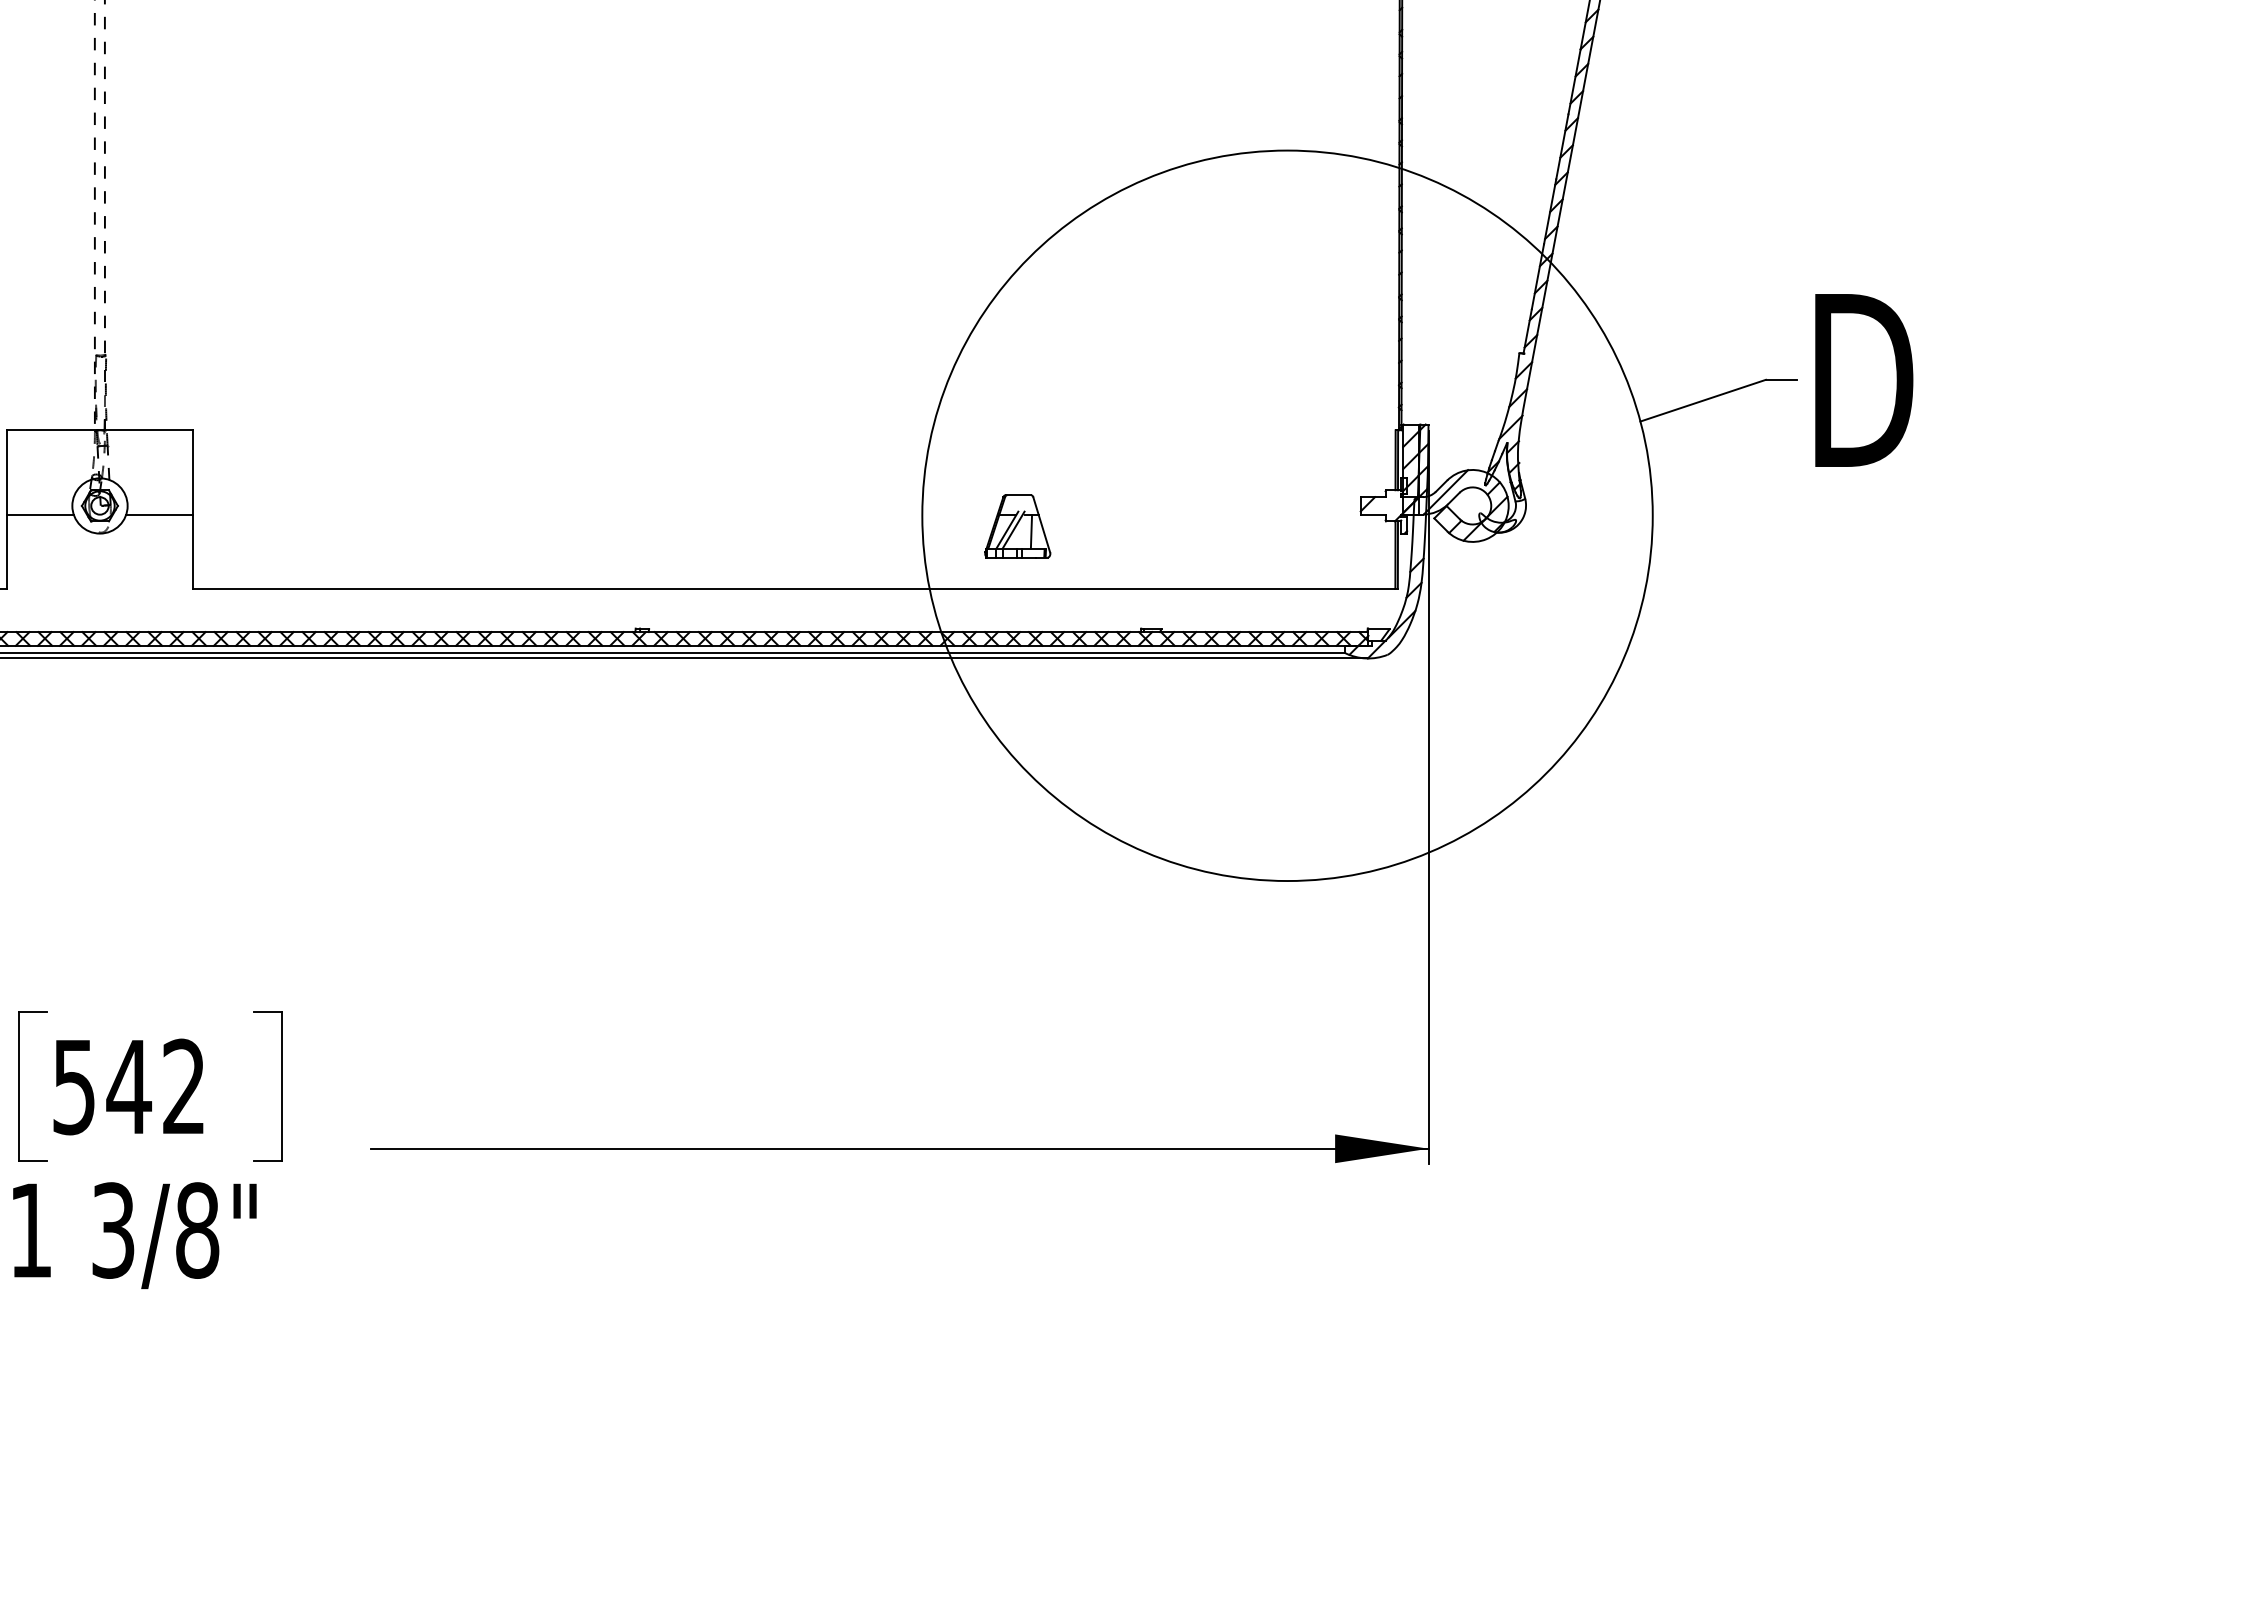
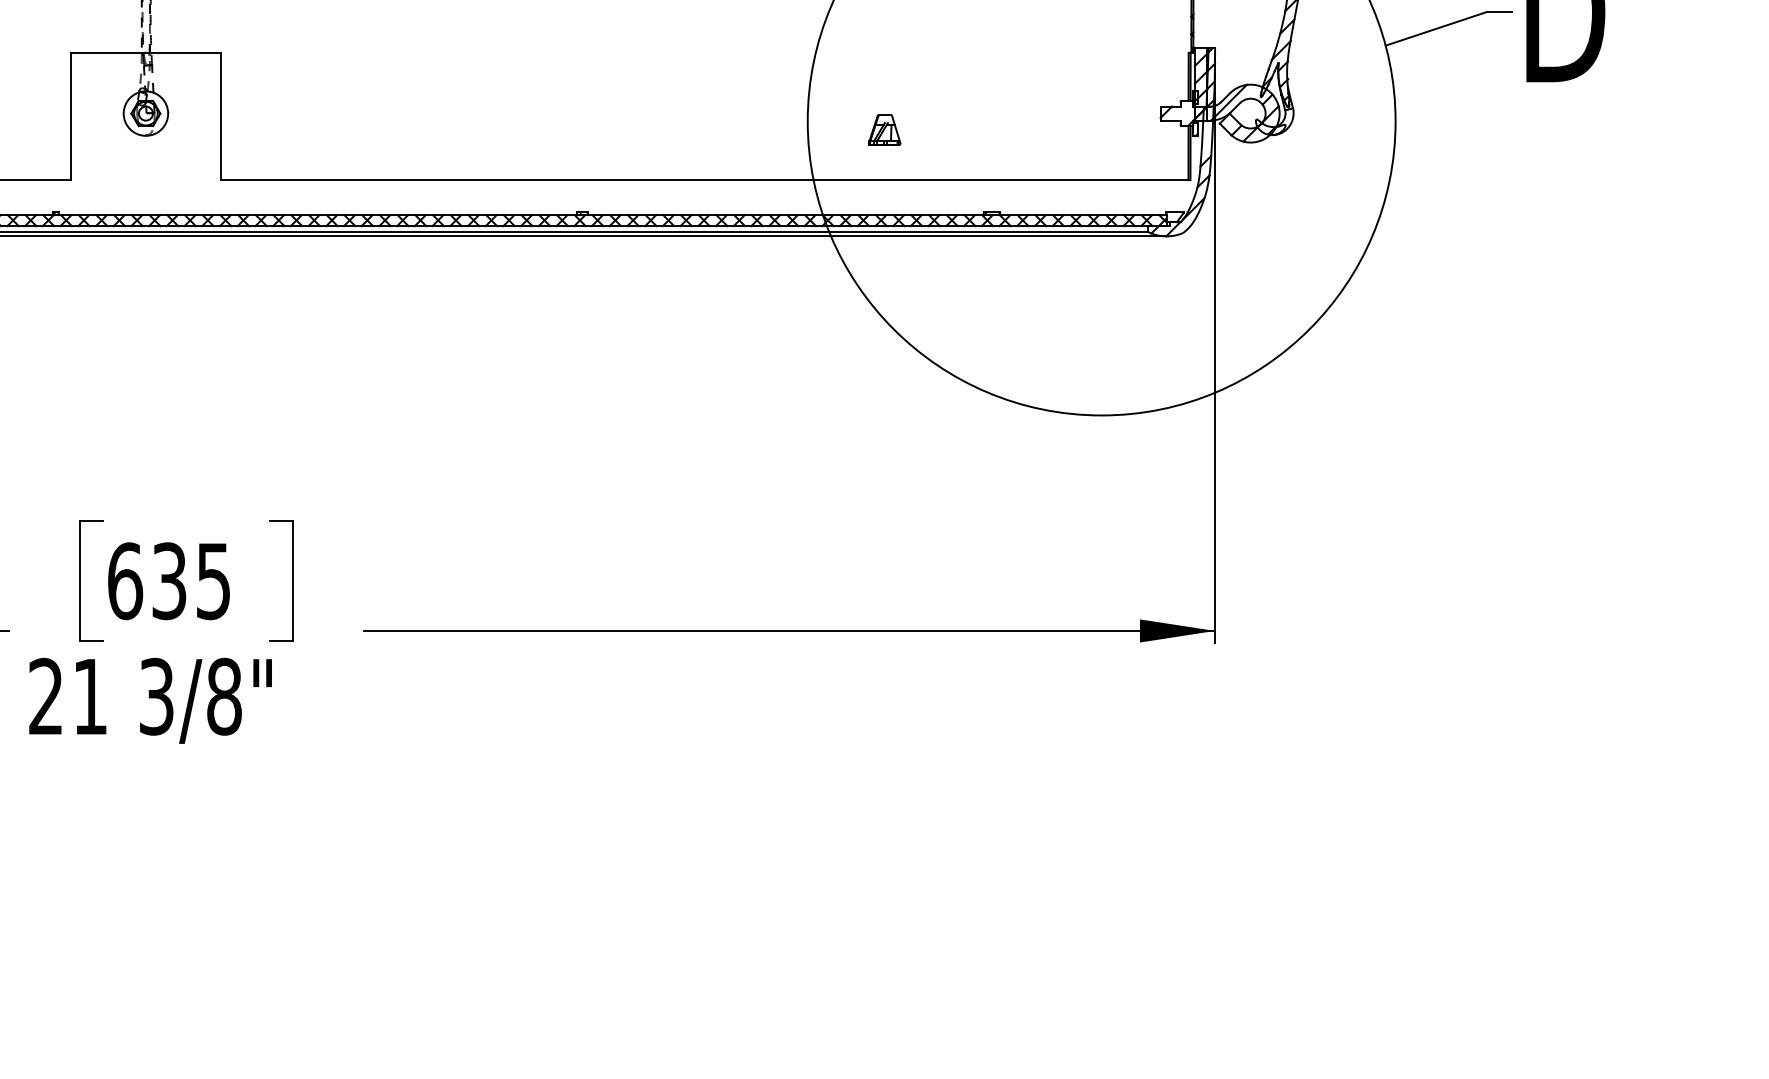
line: (40, 515) -> (98, 121), removed
line: (159, 515) -> (193, 121), removed
part: (1017, 526) -> (884, 130), size x0.6
text: (128, 1086) -> (168, 580), 542 -> 635

